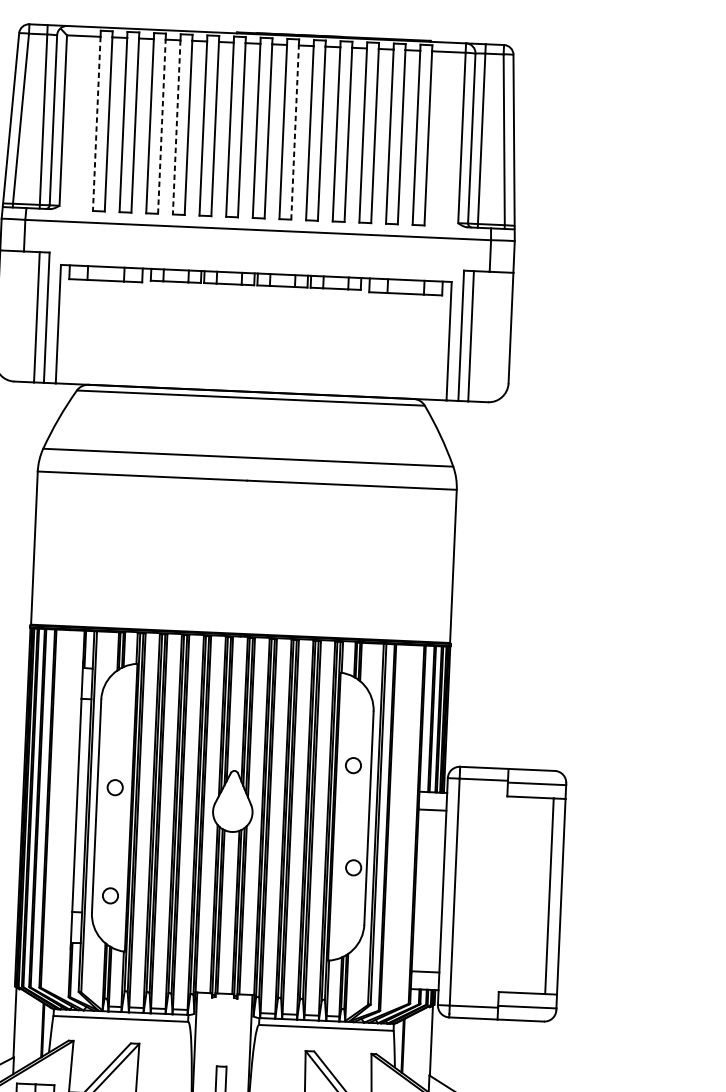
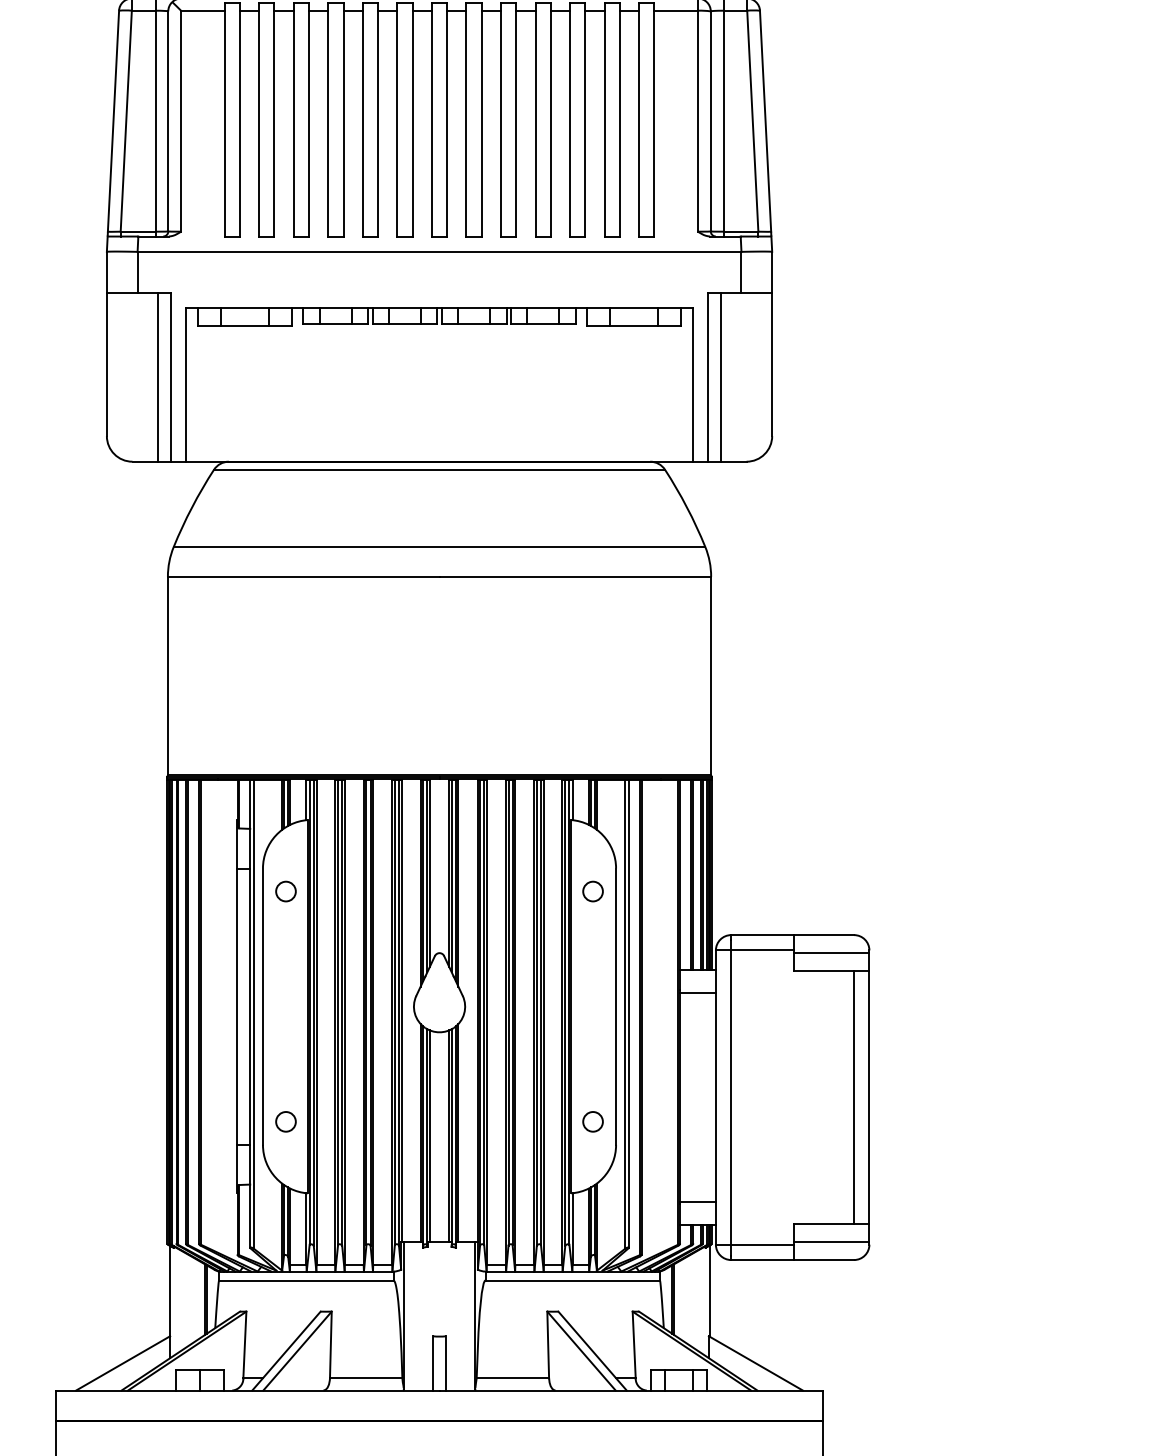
line: (96, 123) -> (224, 123), dashed -> solid
line: (162, 126) -> (309, 123), dashed -> solid
line: (176, 127) -> (328, 123), dashed -> solid
line: (294, 132) -> (481, 123), dashed -> solid
circle: (353, 765) -> (592, 891), moved
circle: (114, 787) -> (285, 891), moved
circle: (353, 867) -> (592, 1121), moved

